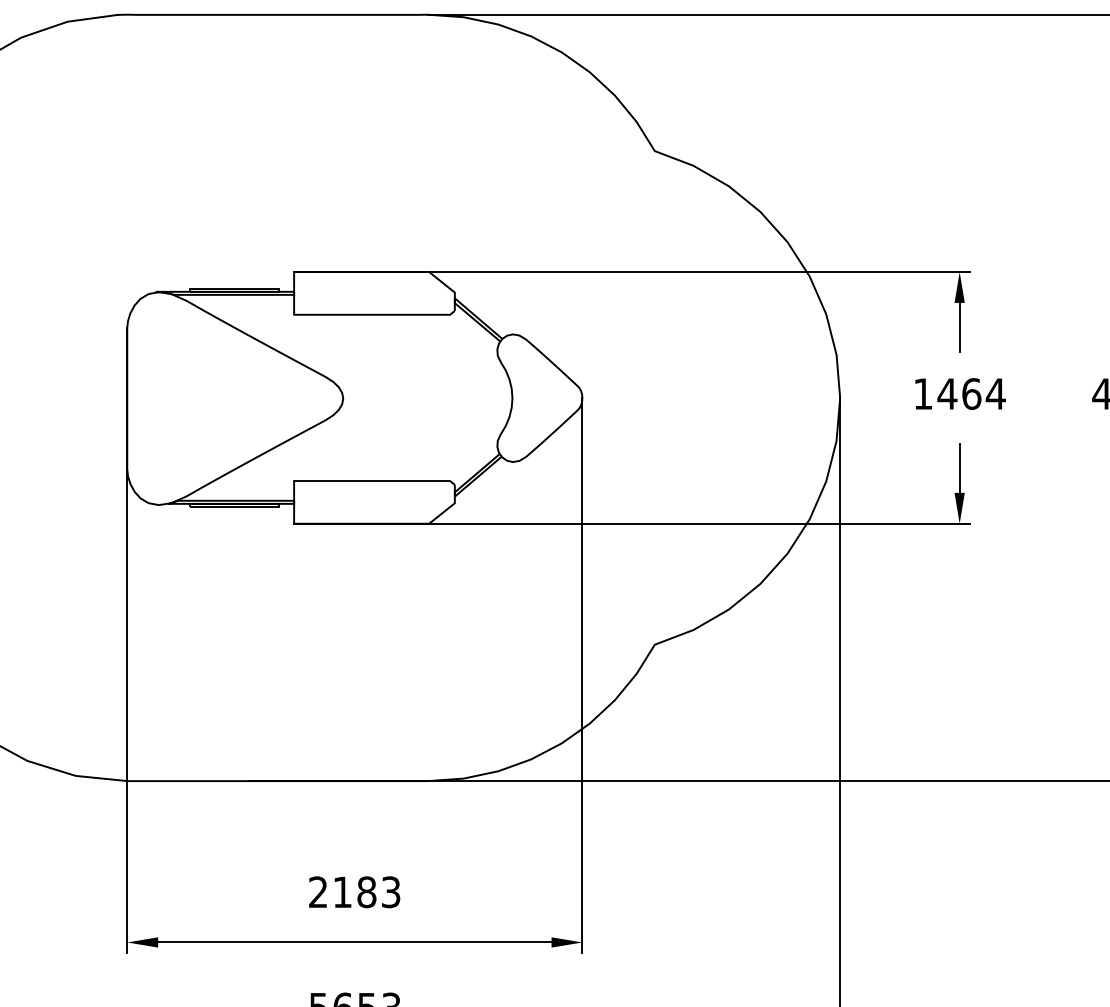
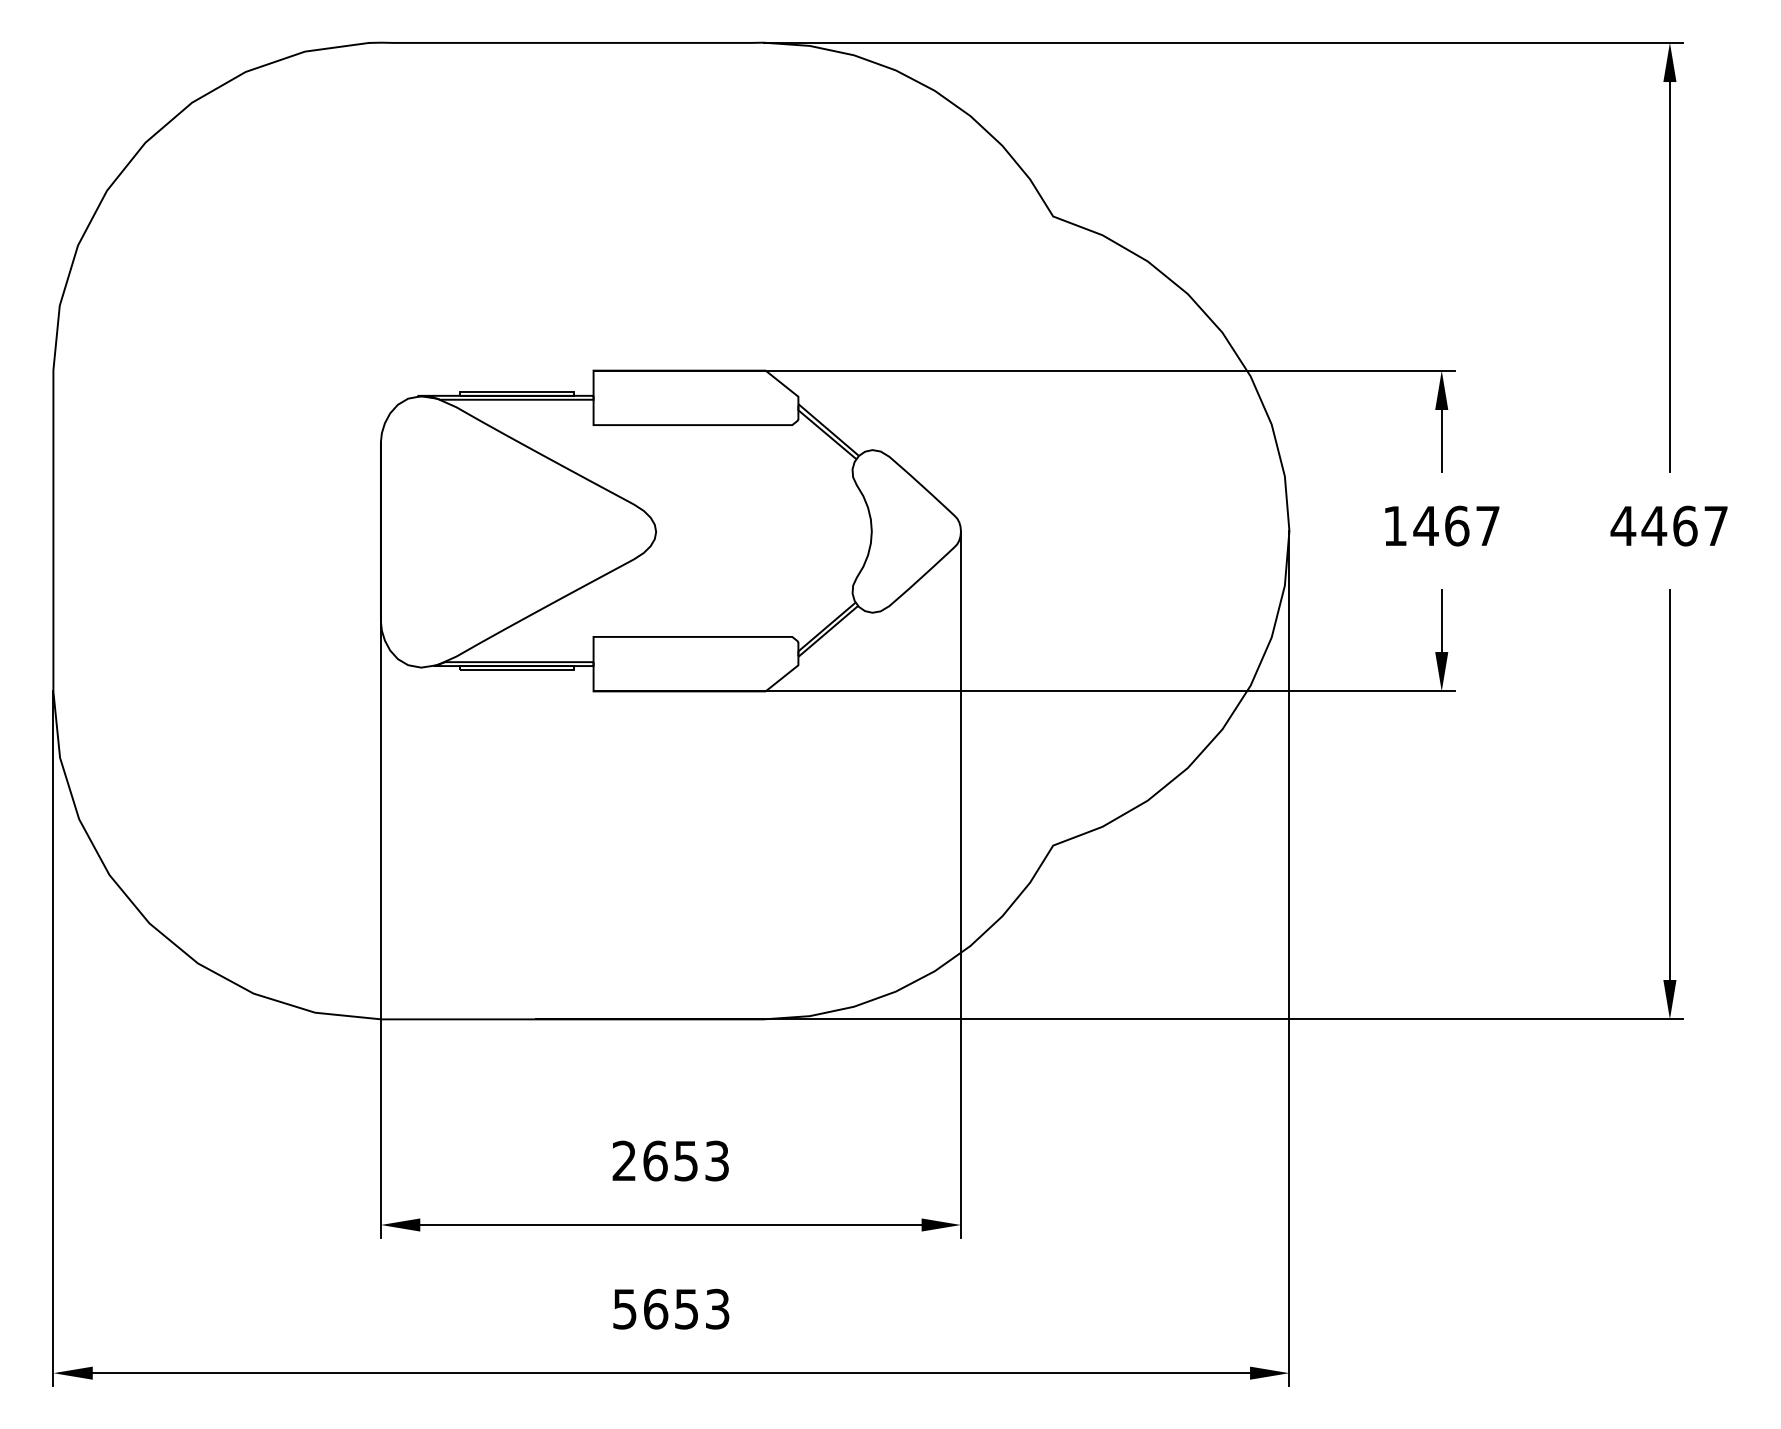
text: (995, 393) -> (1487, 525), 1464 -> 1467
text: (354, 891) -> (670, 1160), 2183 -> 2653

